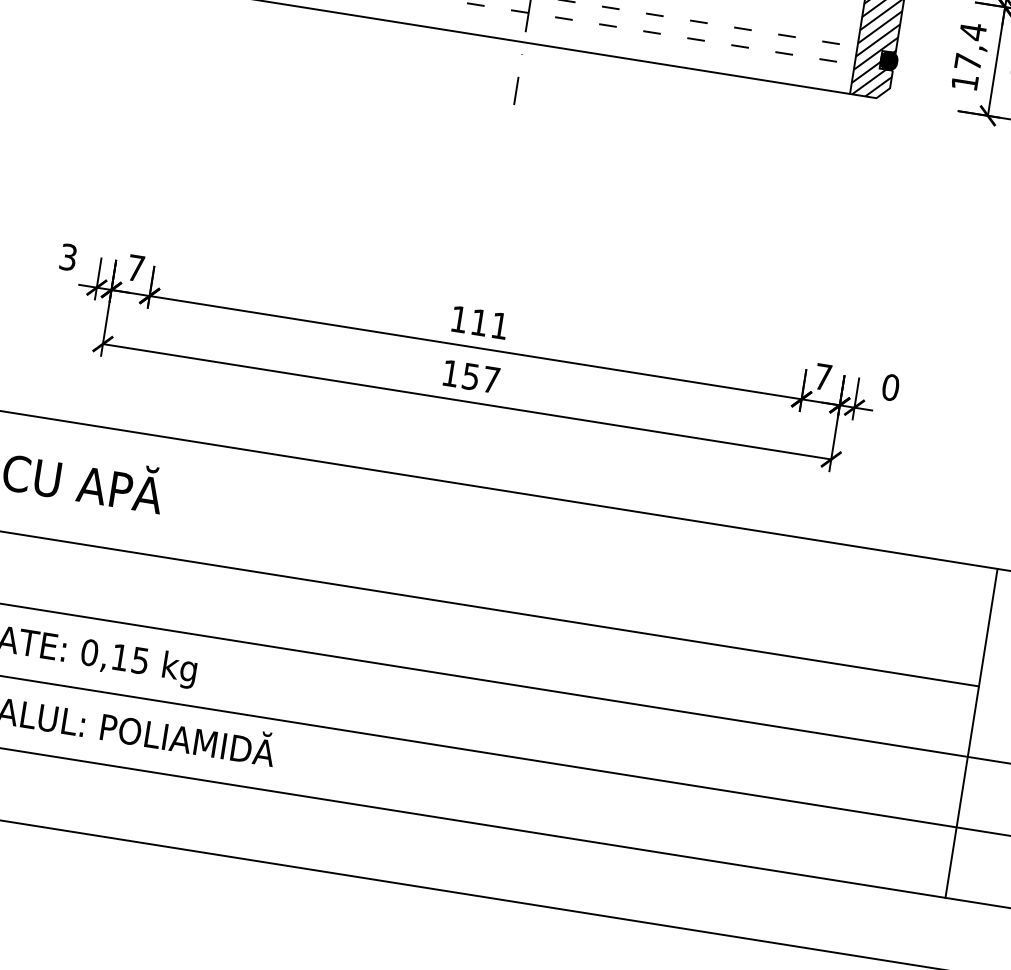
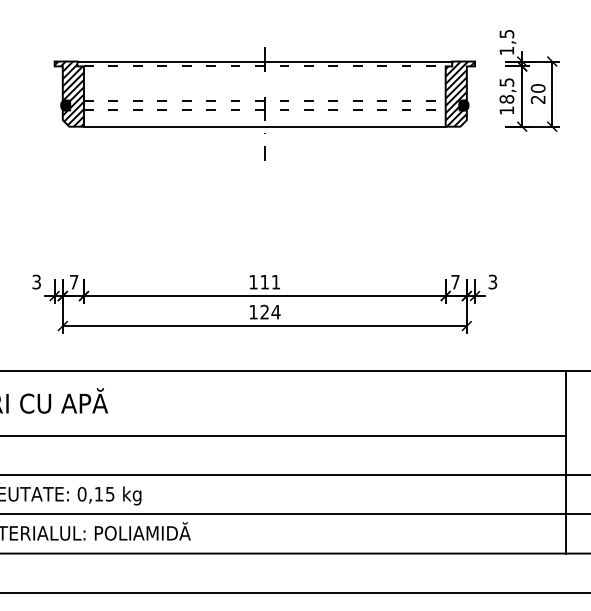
text: (969, 46) -> (506, 90), 17,4 -> 18,5
text: (481, 377) -> (270, 311), 157 -> 124
text: (890, 386) -> (492, 281), 0 -> 3

